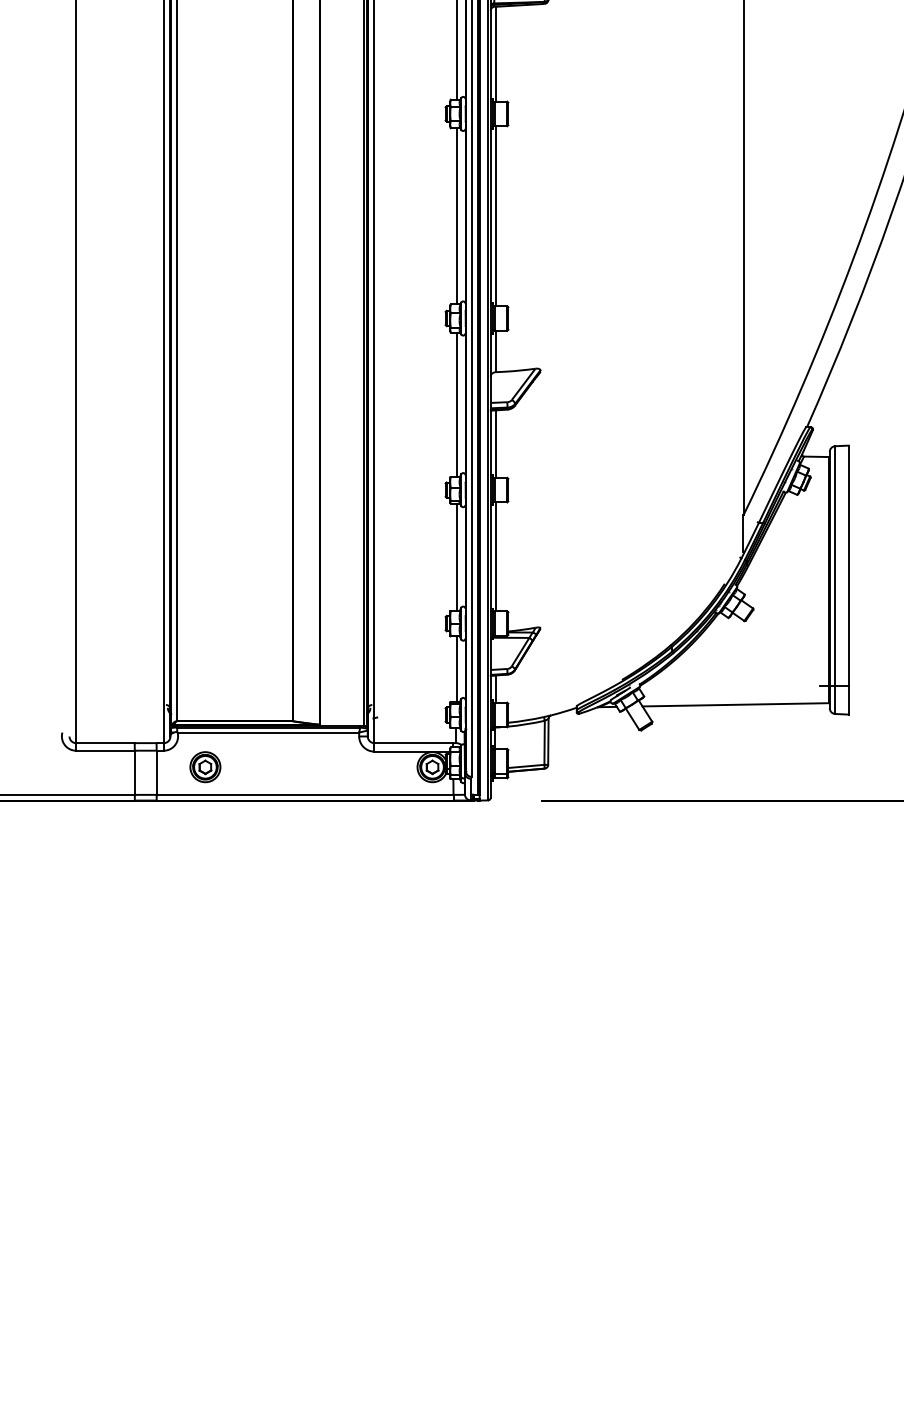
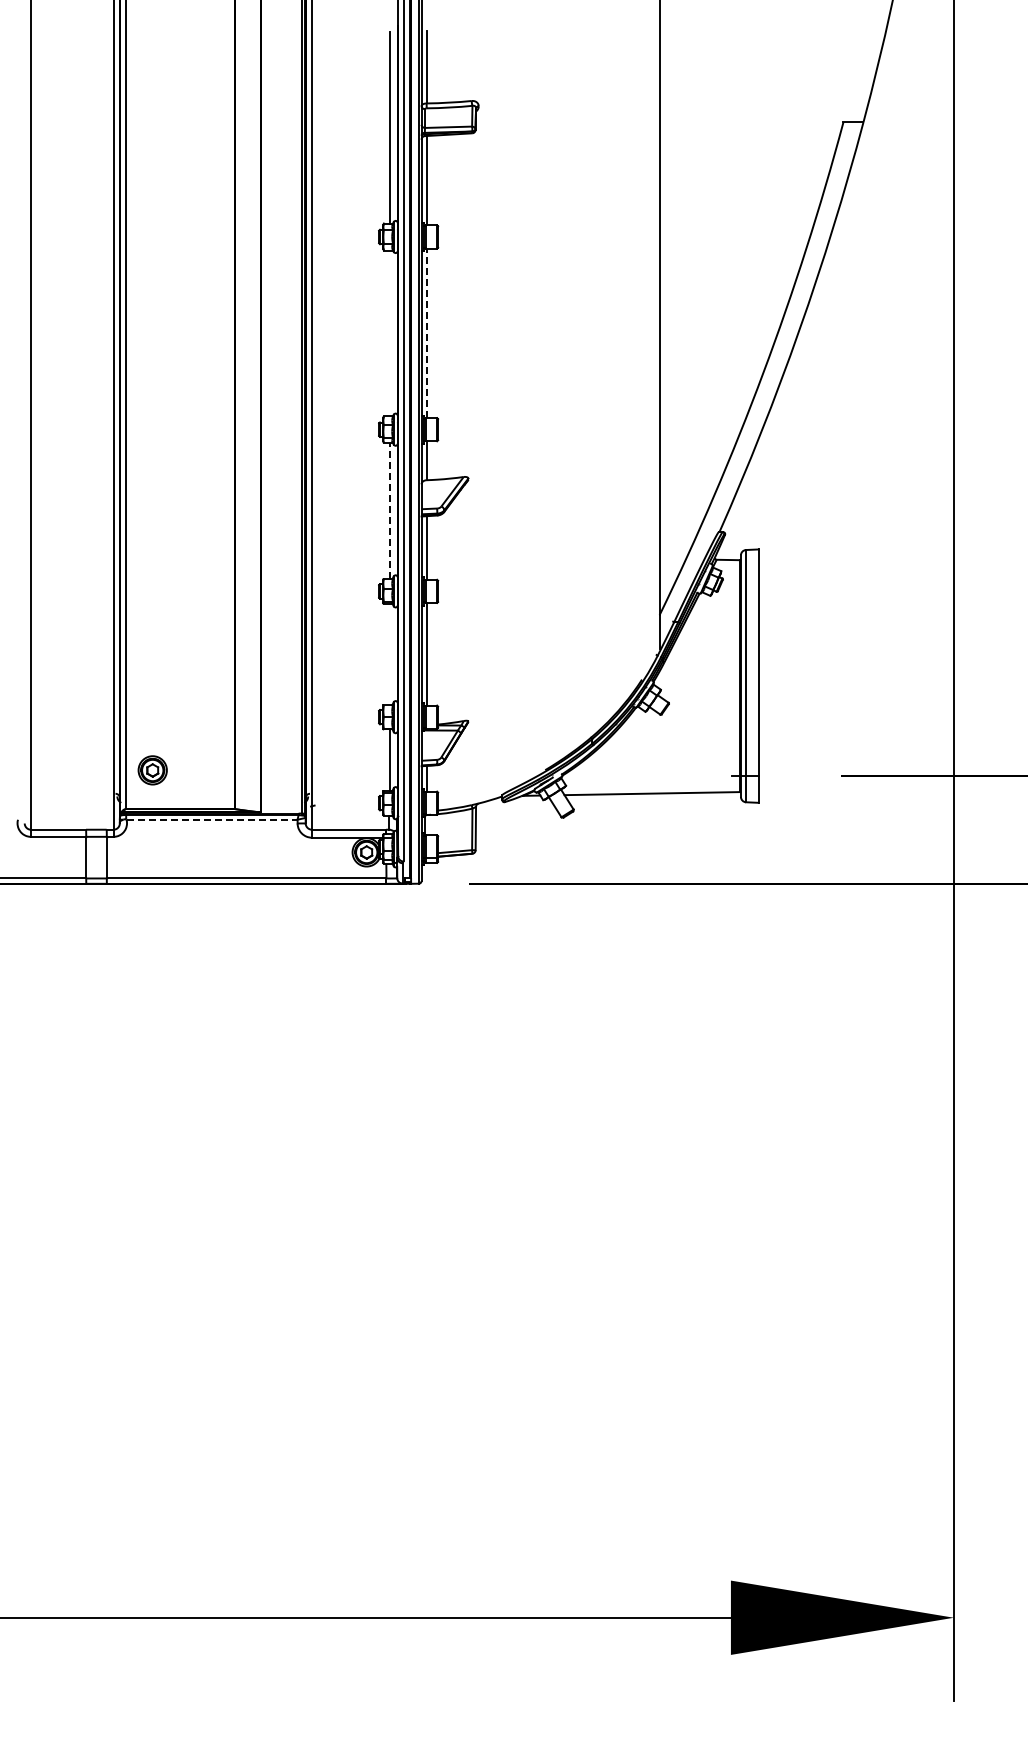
line: (456, 216) -> (389, 333), removed
line: (495, 216) -> (426, 333), solid -> dashed
line: (456, 404) -> (389, 510), solid -> dashed
line: (456, 557) -> (389, 654), removed
line: (268, 732) -> (212, 819), solid -> dashed
part: (205, 767) -> (152, 770), moved

